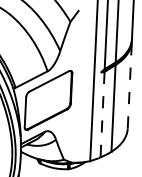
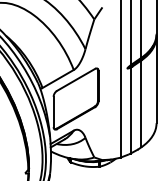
line: (129, 84) -> (156, 79), dashed -> solid
line: (102, 114) -> (130, 110), dashed -> solid

